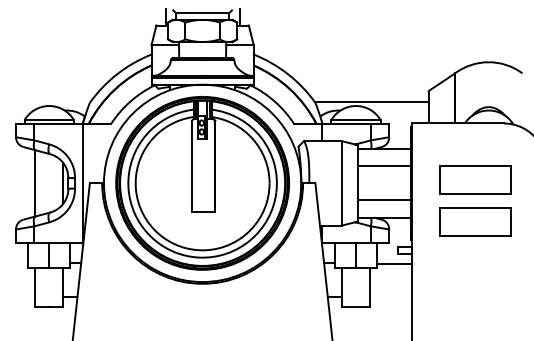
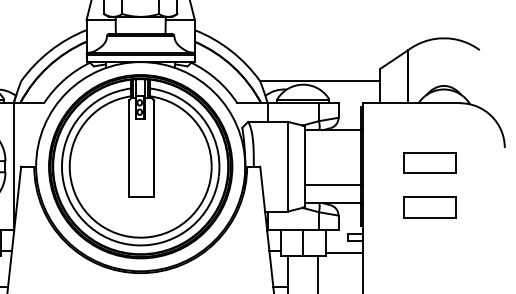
line: (383, 166) -> (332, 148), removed
part: (475, 179) -> (429, 162), size x0.7
part: (475, 221) -> (429, 207), size x0.7

